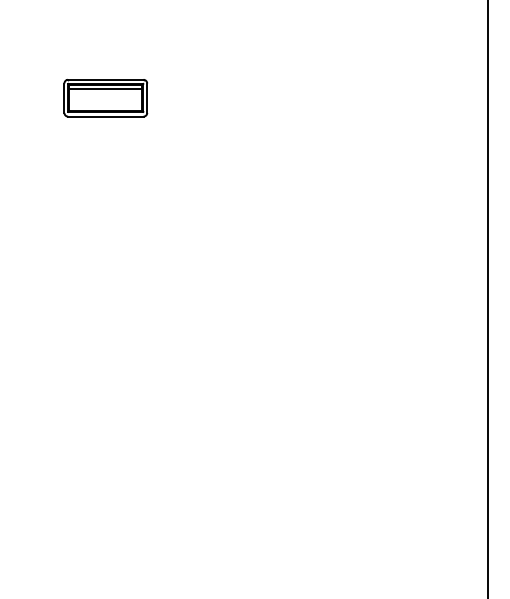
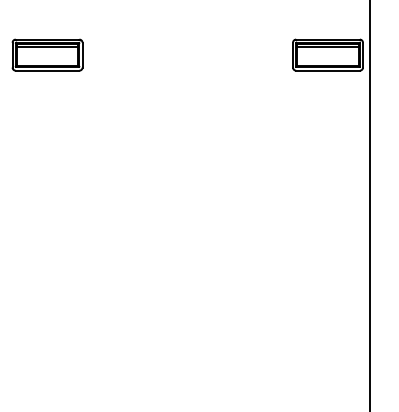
part: (437, 98) -> (327, 55), added

